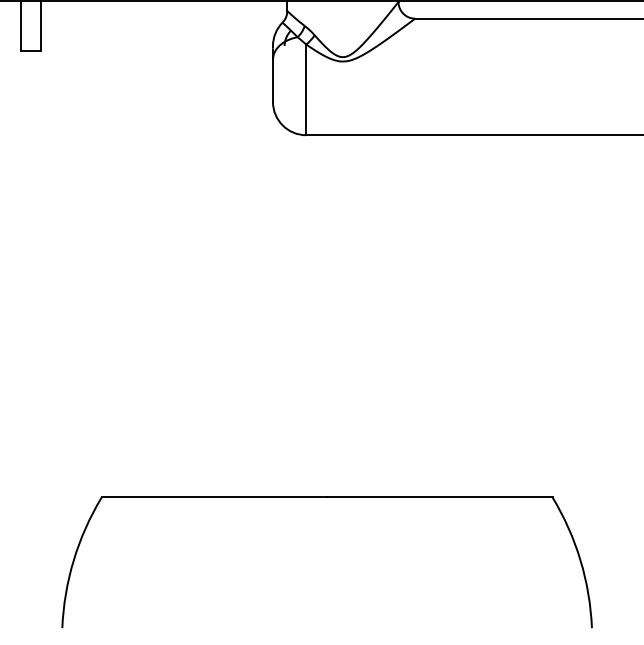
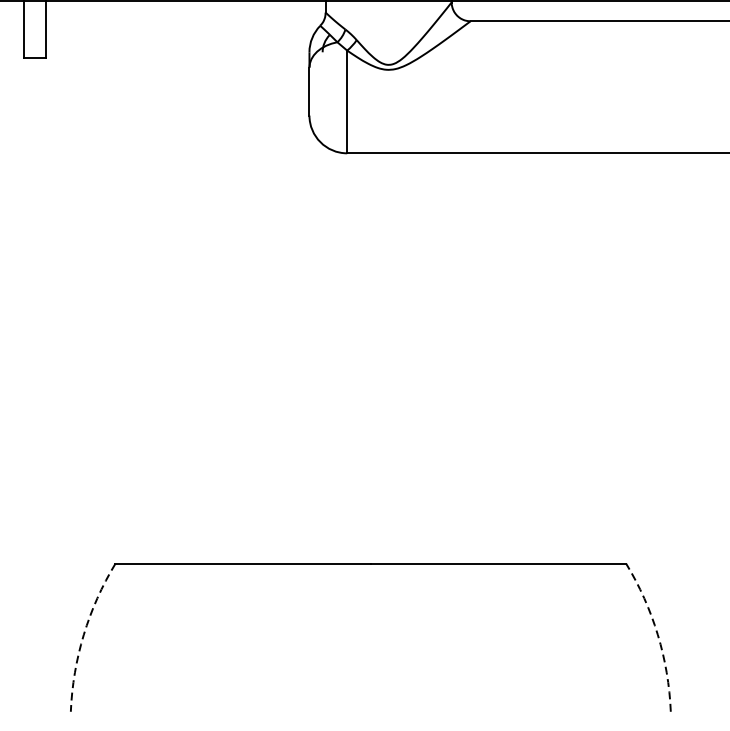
arc: (73, 560) -> (83, 635), solid -> dashed
arc: (580, 560) -> (657, 635), solid -> dashed

